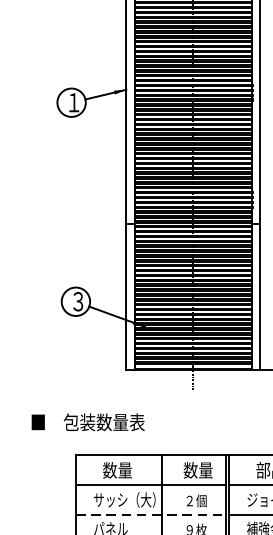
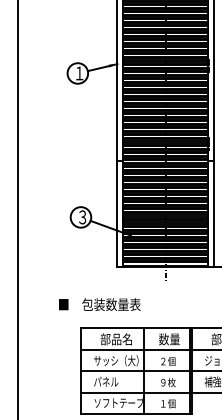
text: (87, 422) -> (99, 304), moved
text: (123, 470) -> (115, 339), 数量 -> 部品名
line: (151, 514) -> (135, 371), dashed -> solid

